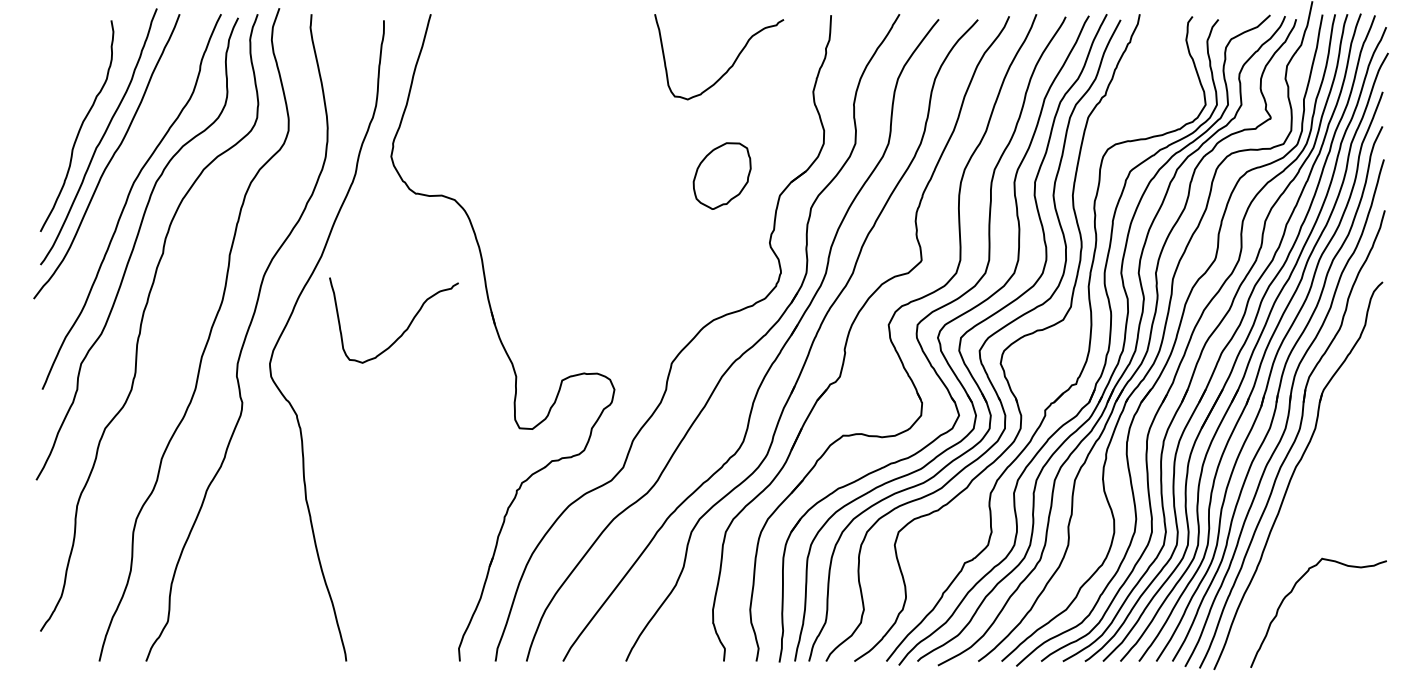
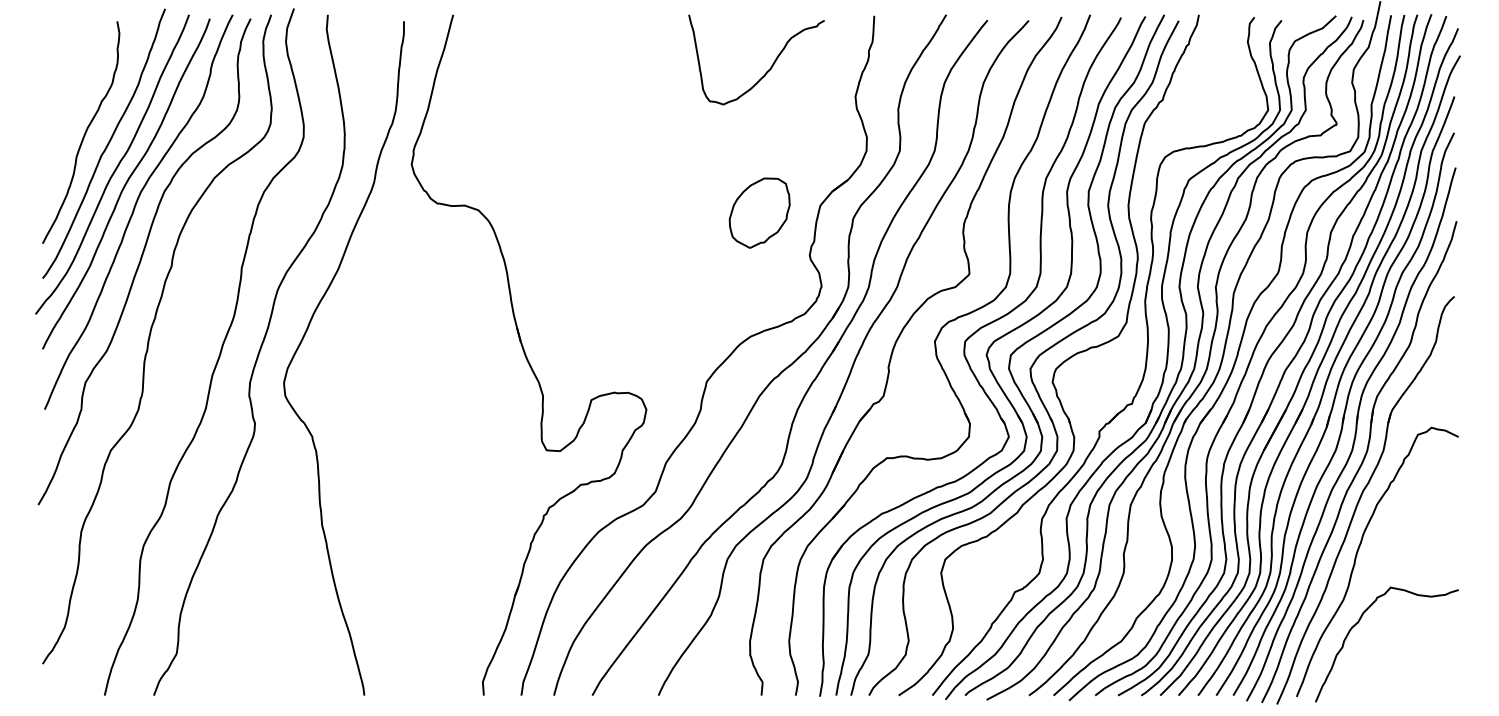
curve: (120, 174) -> (126, 183), added
part: (722, 175) -> (759, 212), moved
curve: (404, 330) -> (425, 347), removed
curve: (1290, 528) -> (1357, 555), added

